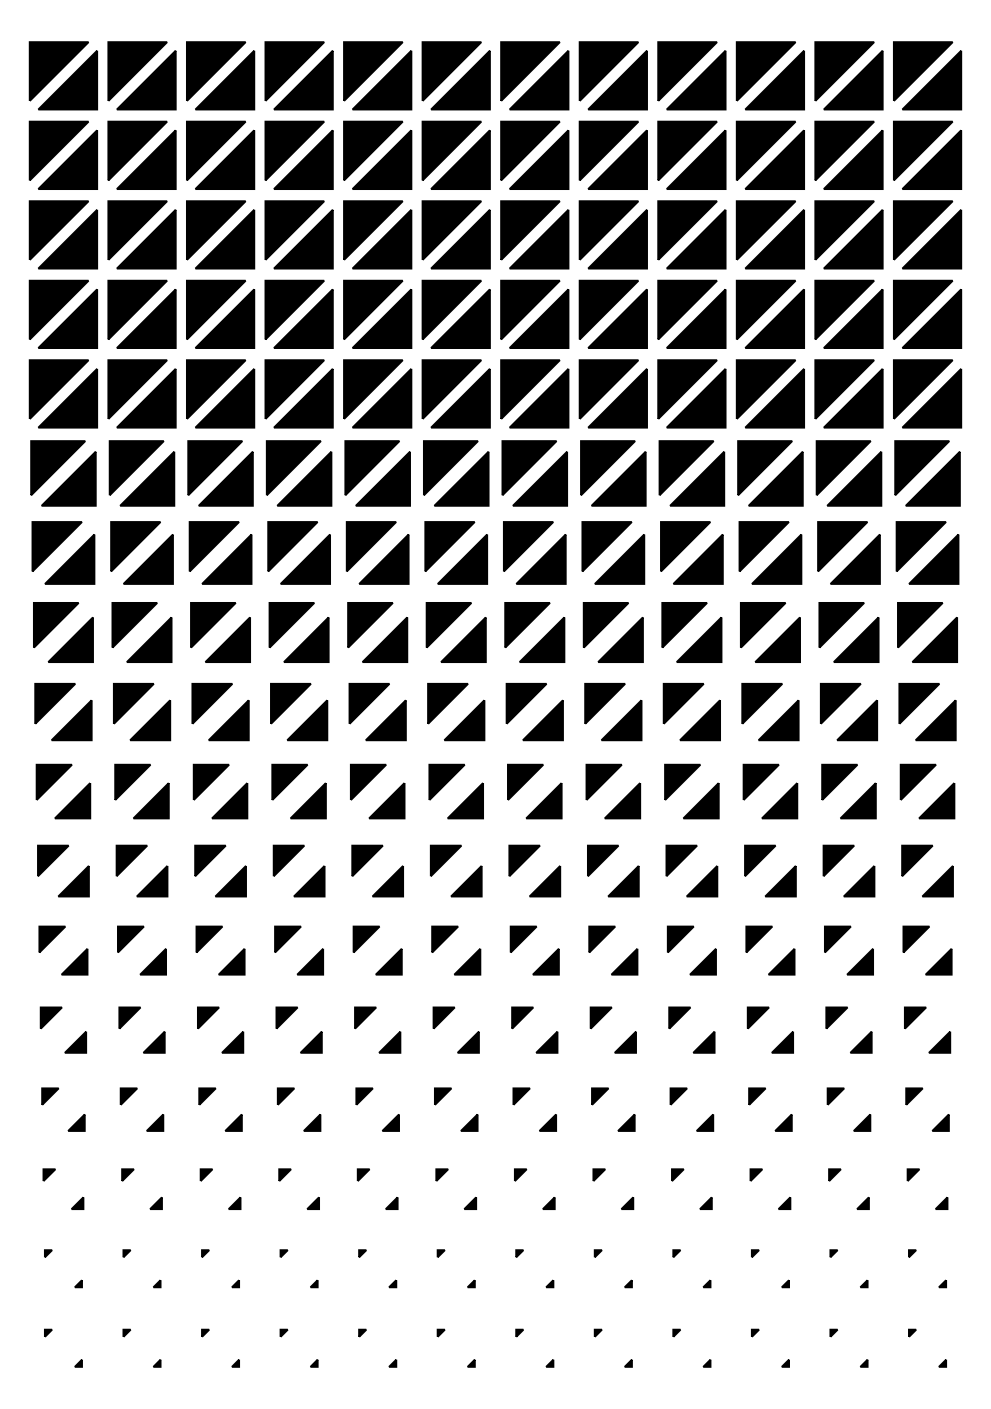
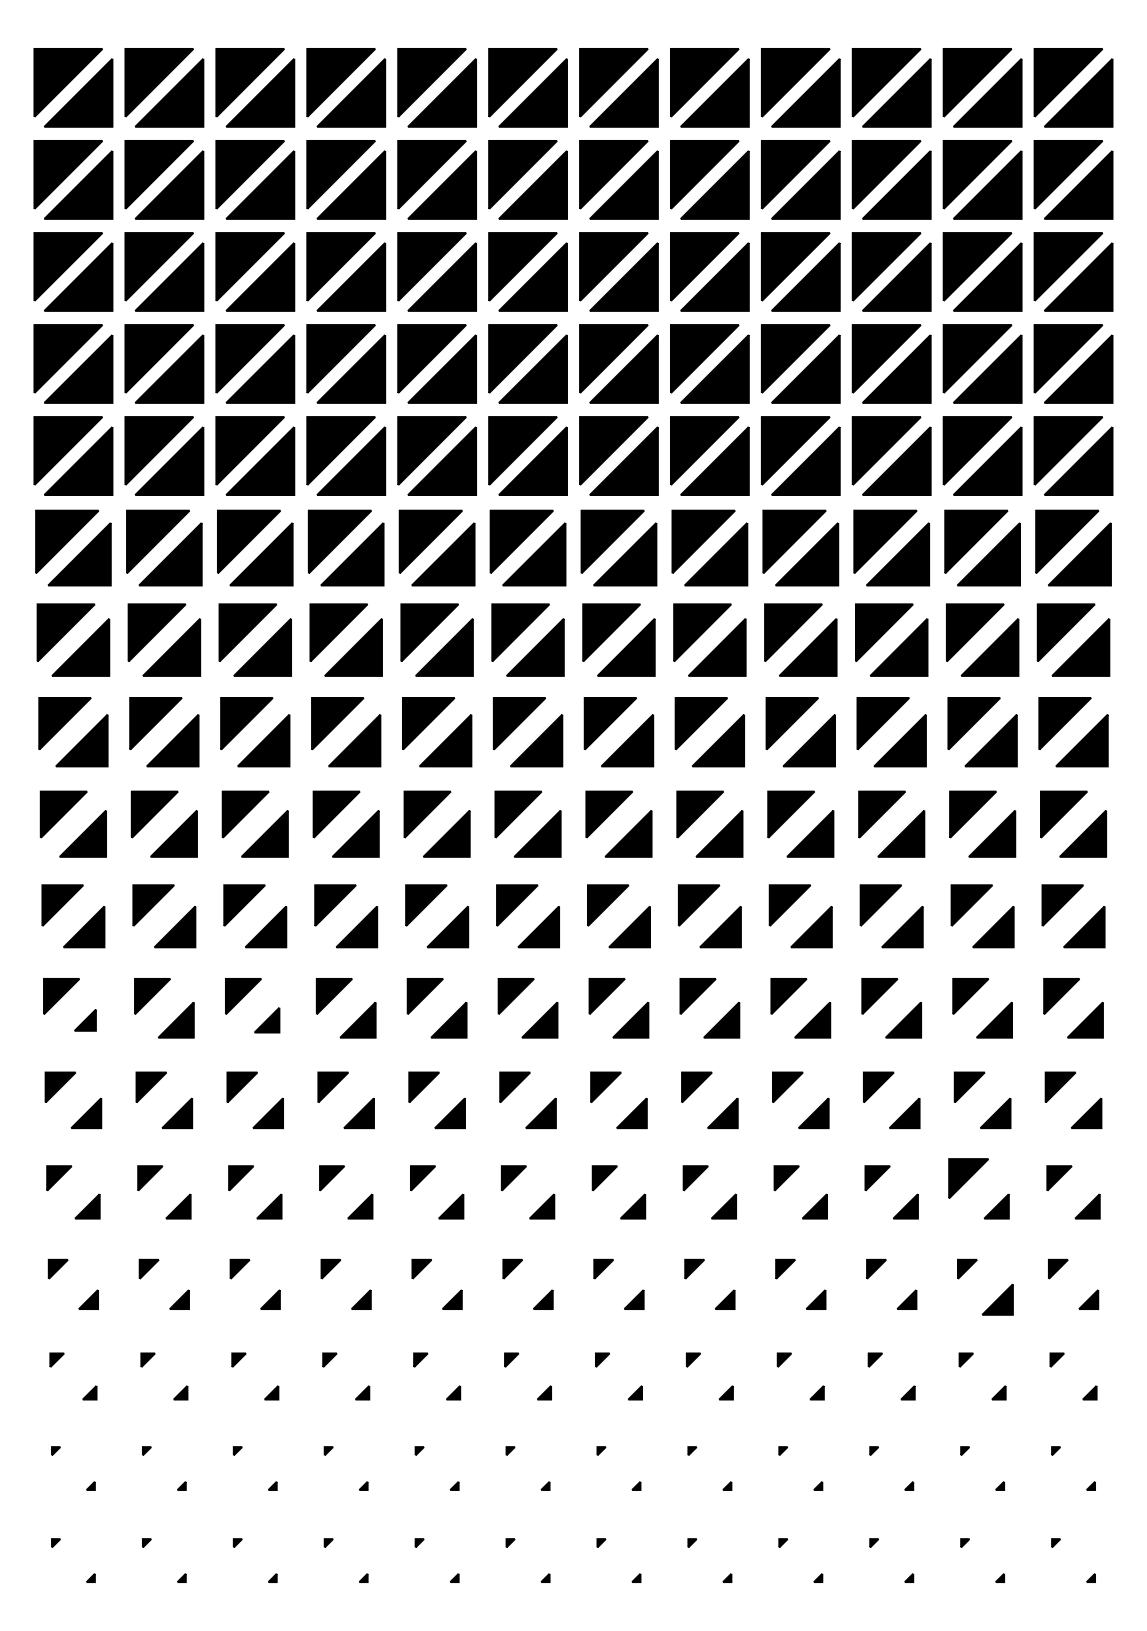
part: (73, 881) -> (85, 1020), size x0.6
part: (230, 881) -> (266, 1020), size x0.7
part: (836, 1017) -> (968, 1177), size x1.6
part: (861, 1122) -> (997, 1299), size x1.6

